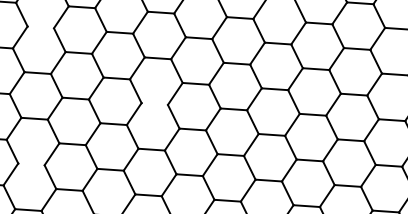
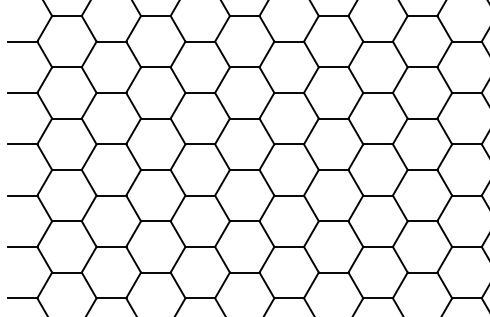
line: (41, 27) -> (67, 67), added
line: (154, 104) -> (200, 144), added
line: (31, 164) -> (67, 221), added

